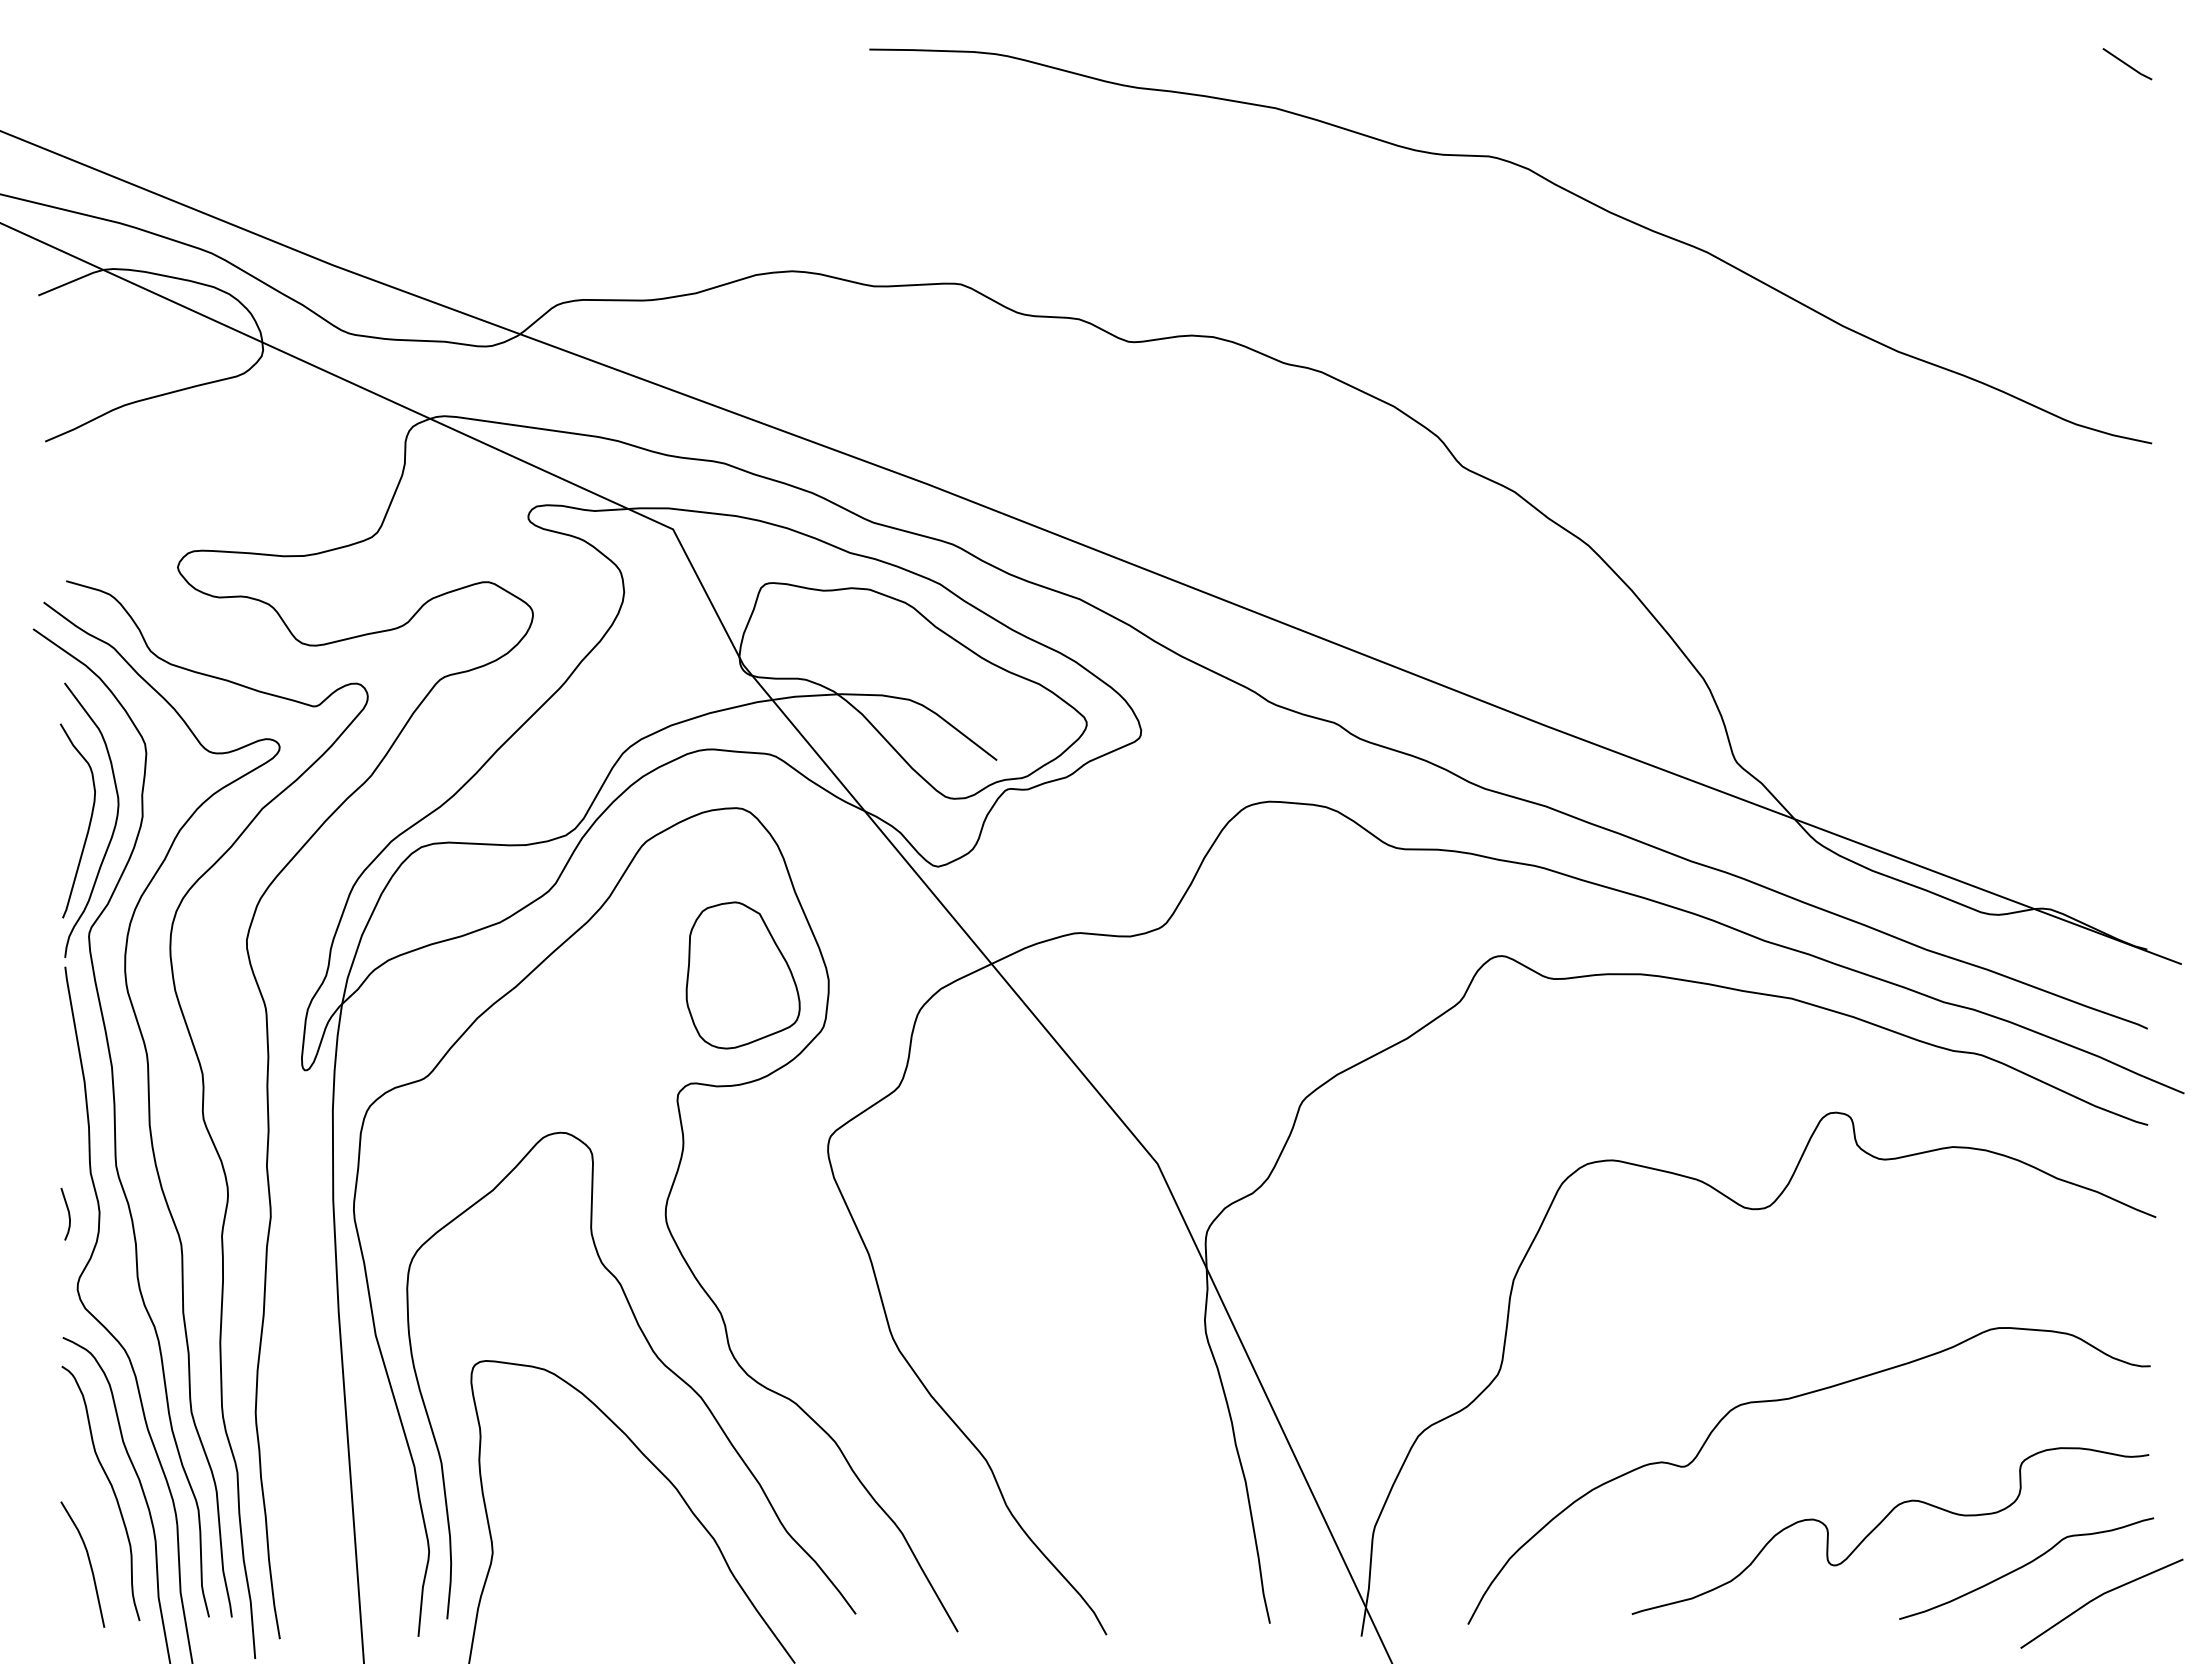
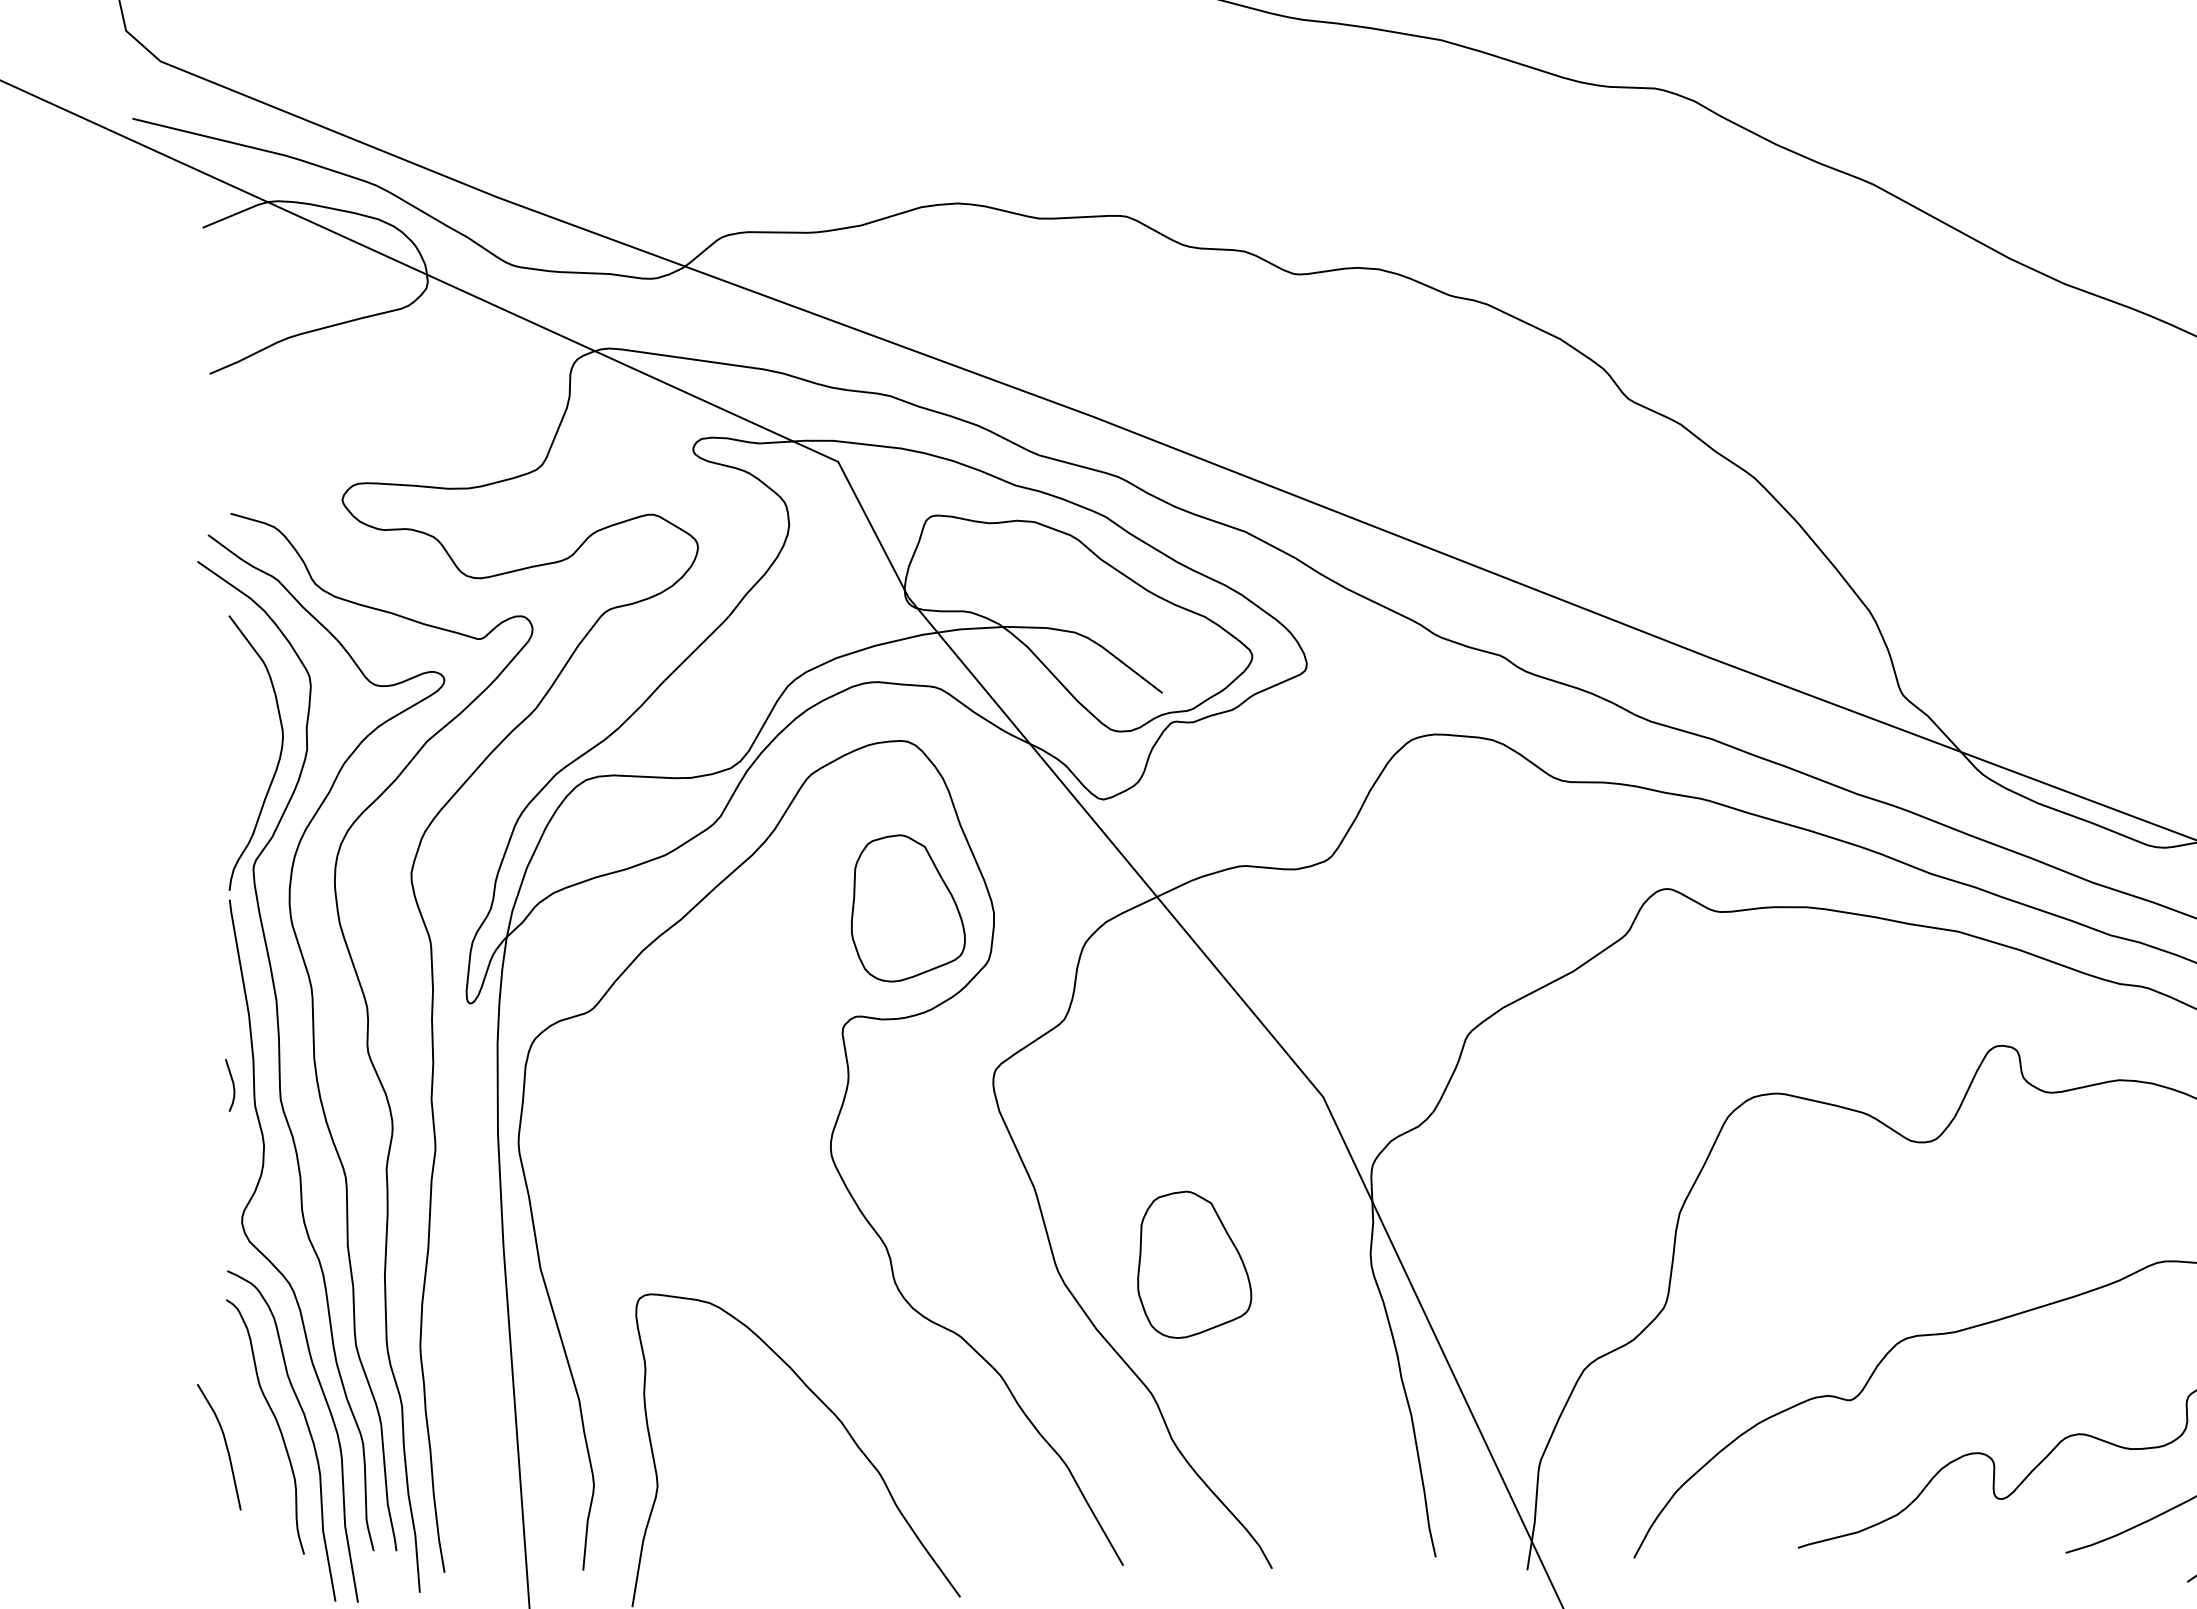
curve: (89, 820) -> (253, 753), removed
curve: (68, 1214) -> (232, 1085), moved
part: (1028, 1331) -> (1193, 1264), added
curve: (655, 1356) -> (820, 1289), removed
curve: (88, 1561) -> (224, 1444), moved

